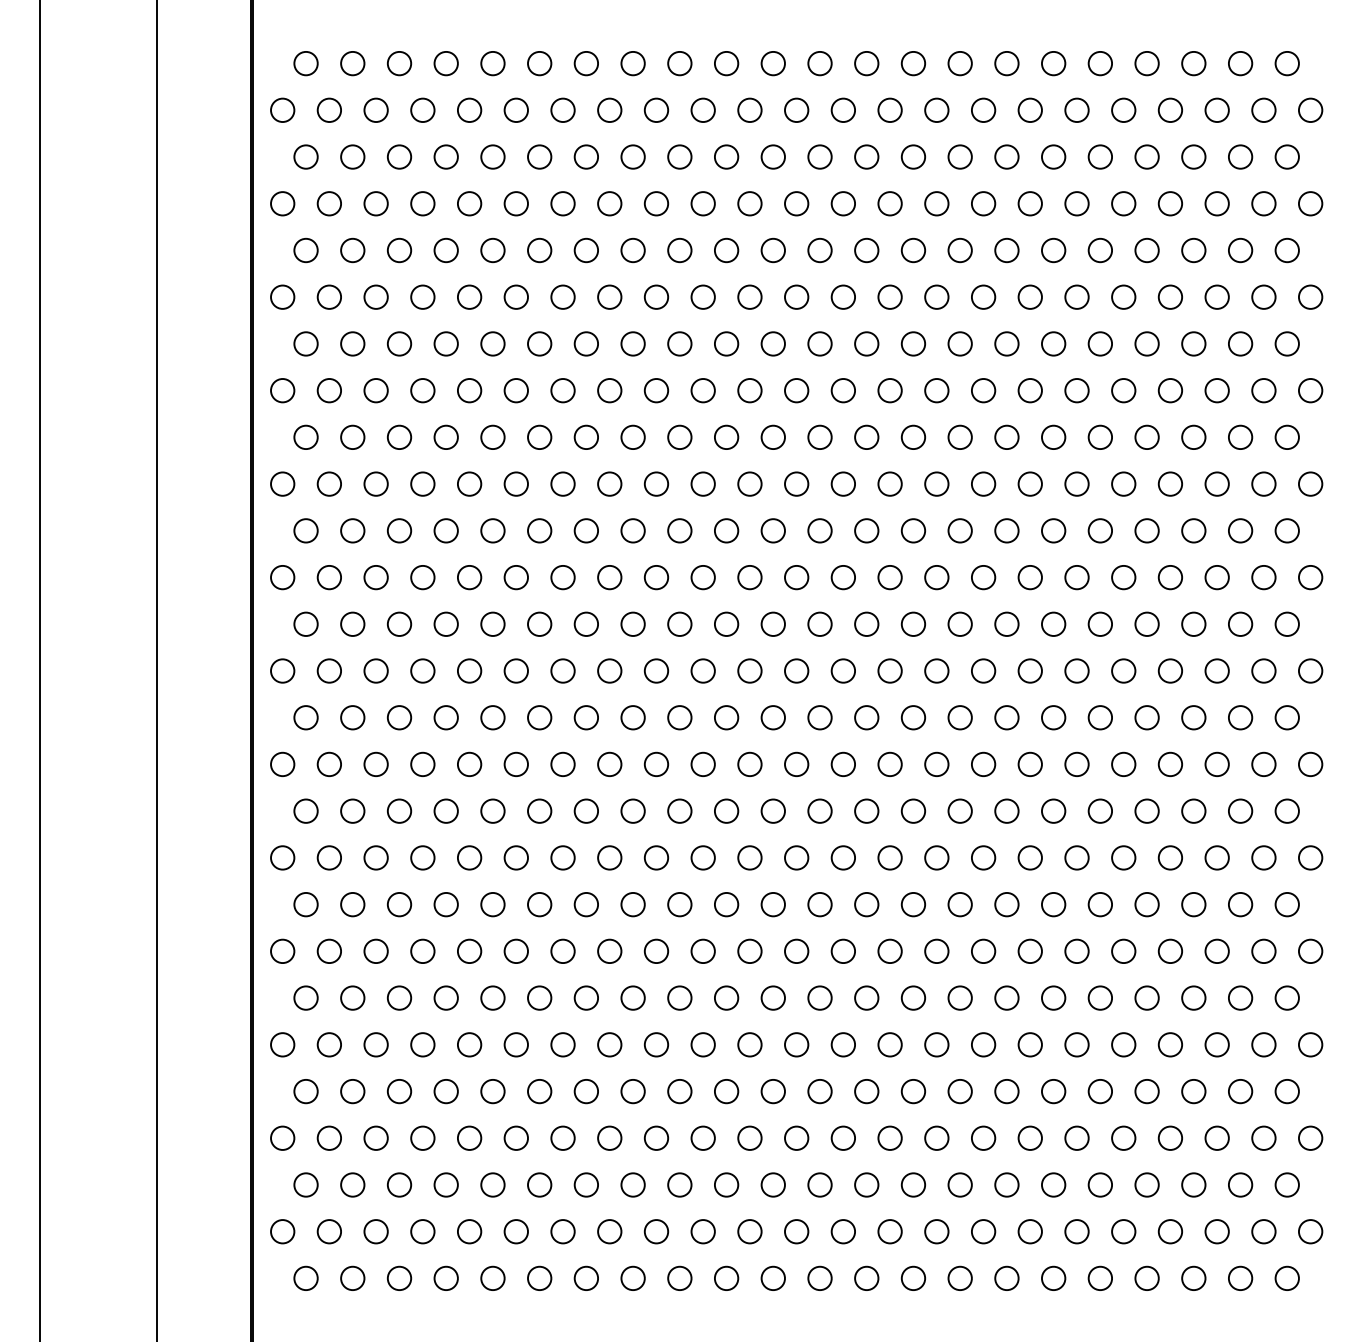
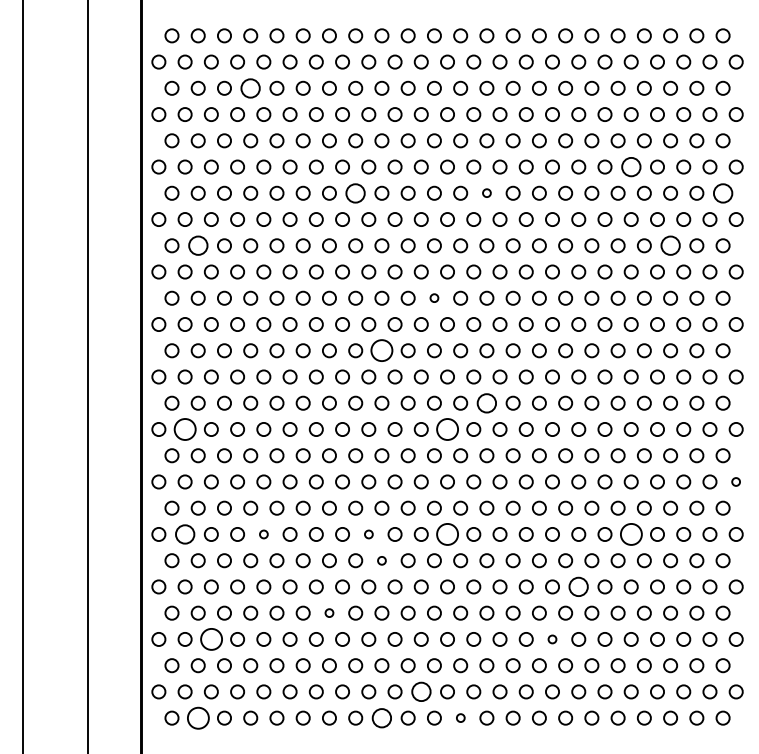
circle: (445, 155) -> (250, 87), size x1.4
circle: (1122, 296) -> (630, 166), size x1.4
circle: (632, 342) -> (355, 192), size x1.4
circle: (866, 342) -> (486, 192), size x0.6
circle: (1286, 342) -> (722, 192), size x1.4
circle: (351, 436) -> (197, 245), size x1.4
circle: (1193, 436) -> (670, 245), size x1.4
circle: (773, 529) -> (434, 297), size x0.6
circle: (679, 623) -> (381, 350), size x1.6
circle: (866, 716) -> (486, 402), size x1.4
circle: (328, 764) -> (184, 429), size x1.6
circle: (796, 764) -> (447, 429), size x1.6
circle: (1309, 857) -> (735, 481), size x0.6
circle: (328, 951) -> (184, 534), size x1.4
circle: (468, 951) -> (263, 534), size x0.6
circle: (655, 951) -> (368, 534), size x0.6
circle: (796, 951) -> (447, 534), size x1.6
circle: (1122, 951) -> (630, 534), size x1.6
circle: (679, 997) -> (381, 560), size x0.6
circle: (1029, 1044) -> (578, 586), size x1.4
circle: (586, 1090) -> (329, 612), size x0.6
circle: (374, 1138) -> (210, 639), size x1.6
circle: (983, 1138) -> (552, 639), size x0.6
circle: (748, 1230) -> (420, 691), size x1.4
circle: (351, 1277) -> (197, 717), size x1.6
circle: (679, 1277) -> (381, 717), size x1.4
circle: (819, 1277) -> (460, 717), size x0.6

